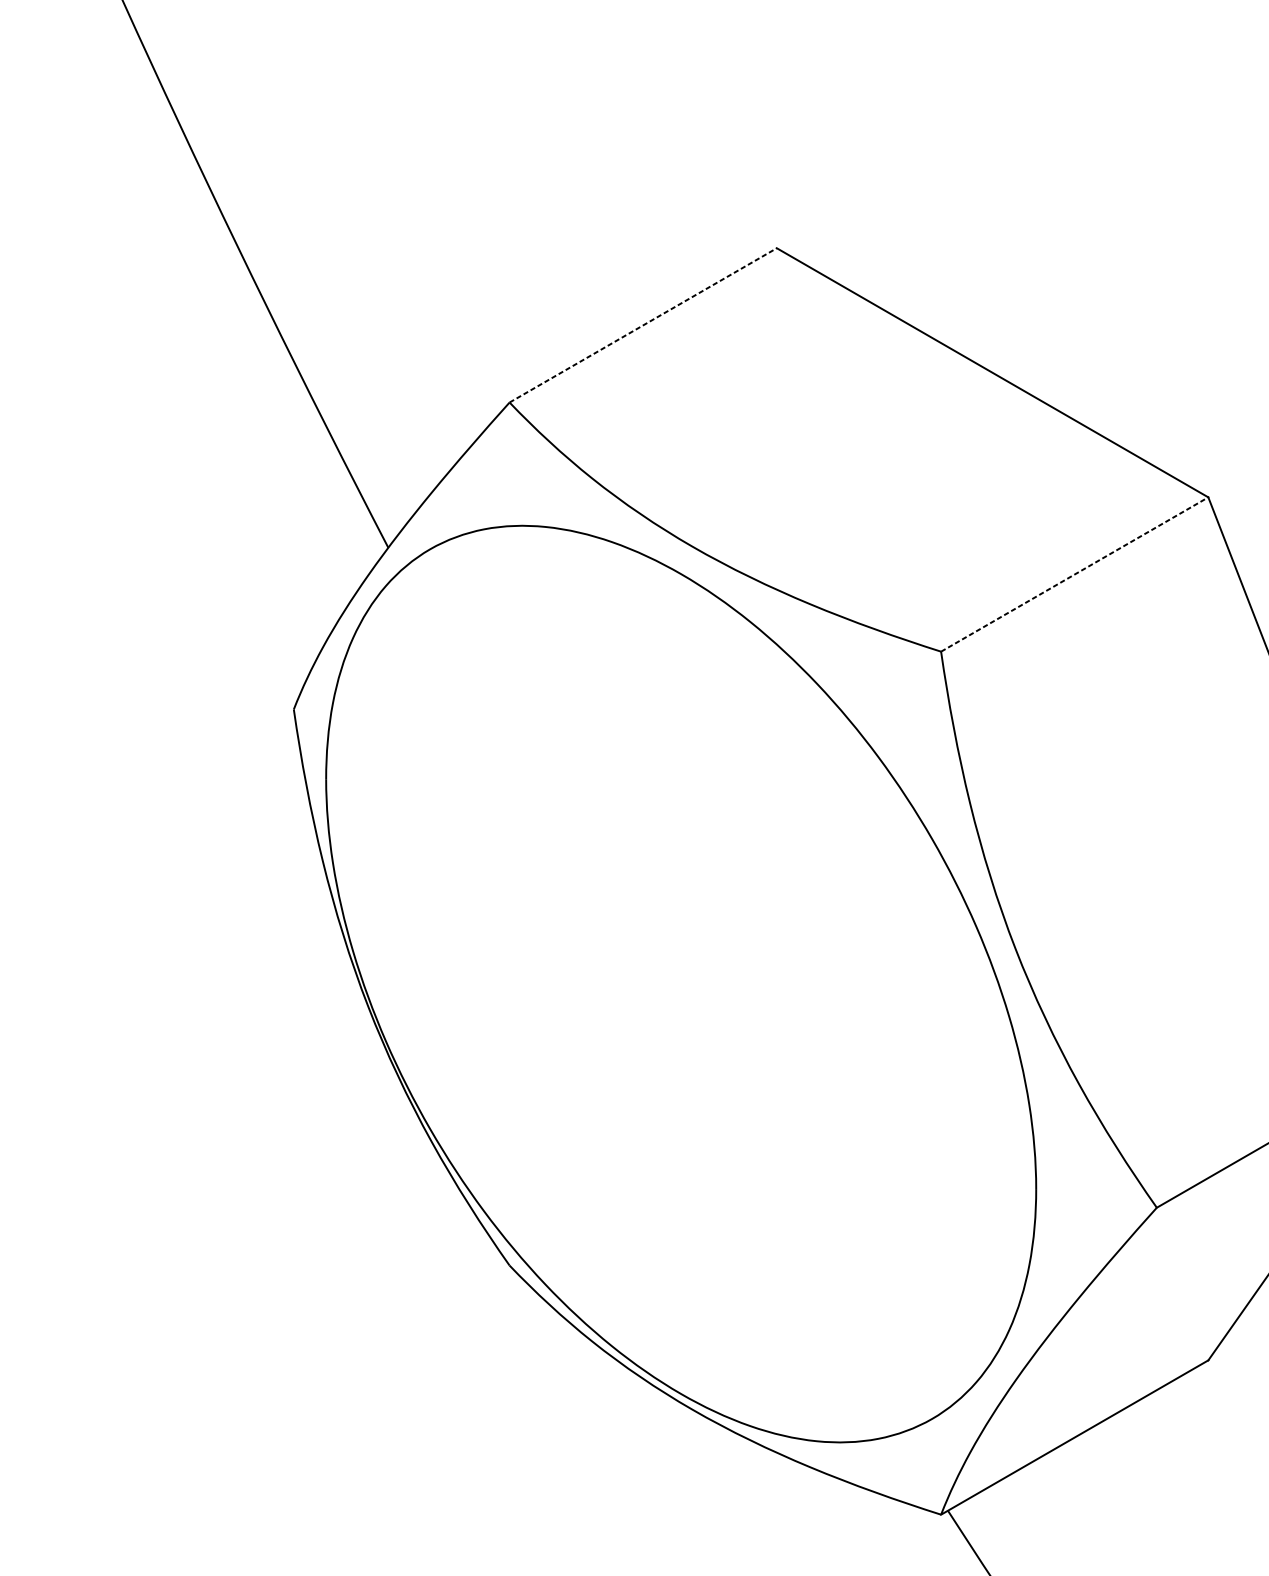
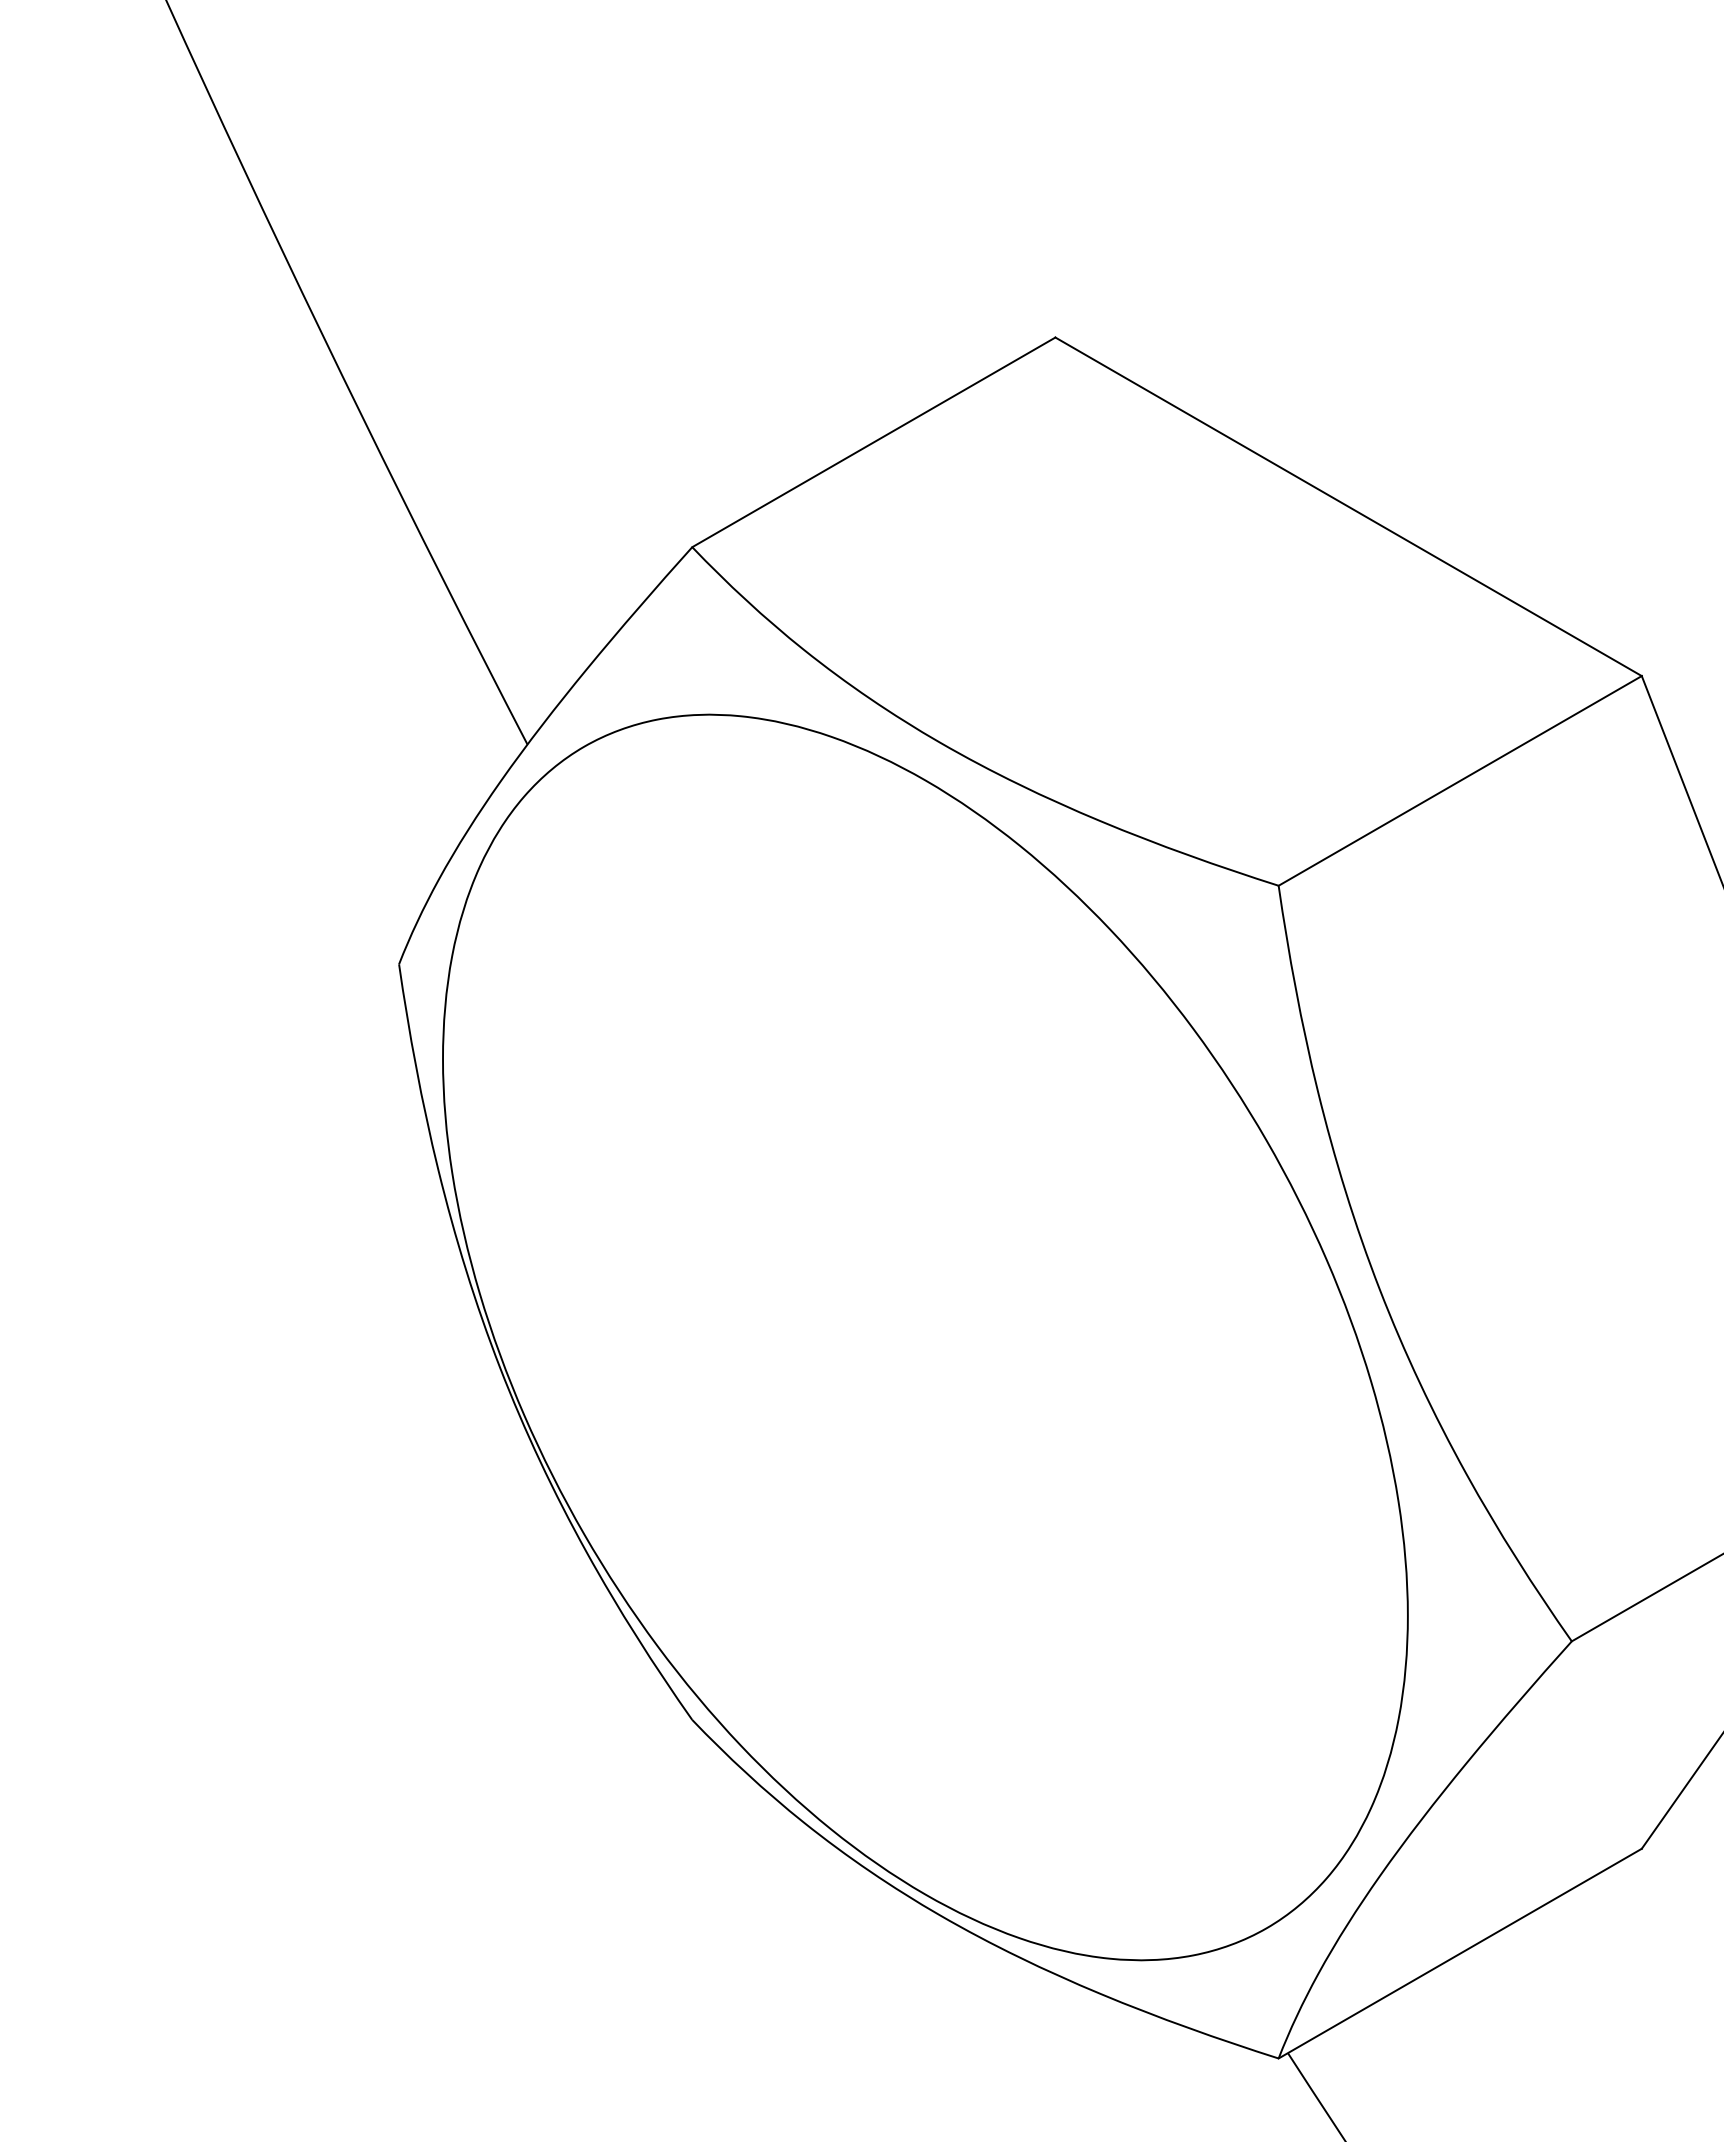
line: (642, 325) -> (873, 442), dashed -> solid
line: (1074, 574) -> (1460, 780), dashed -> solid

